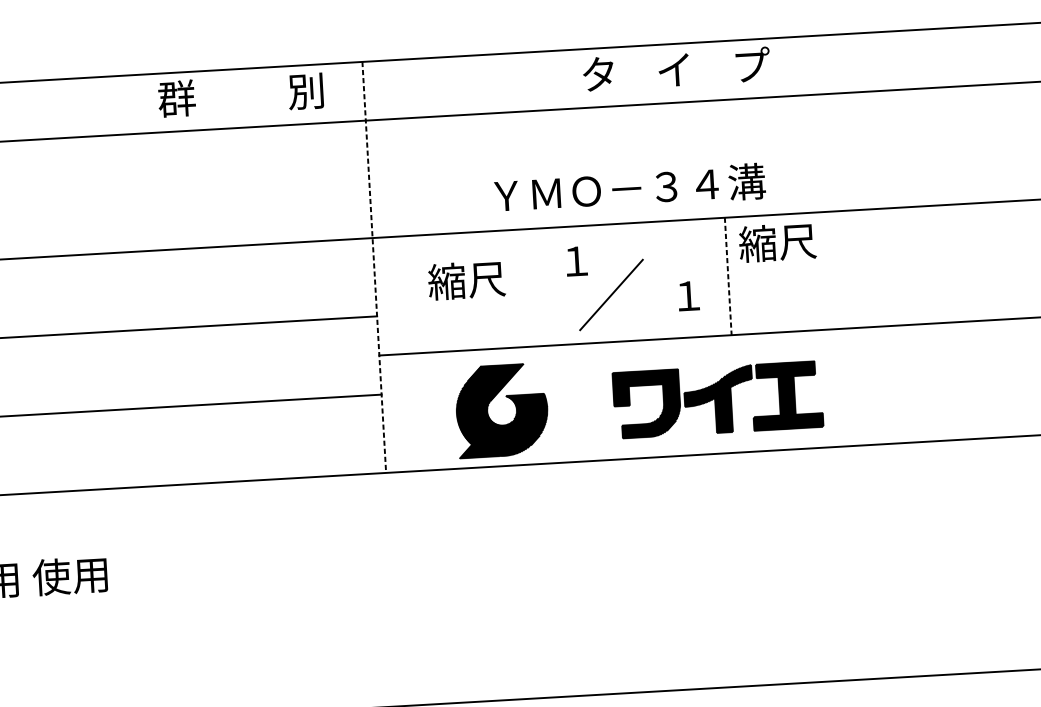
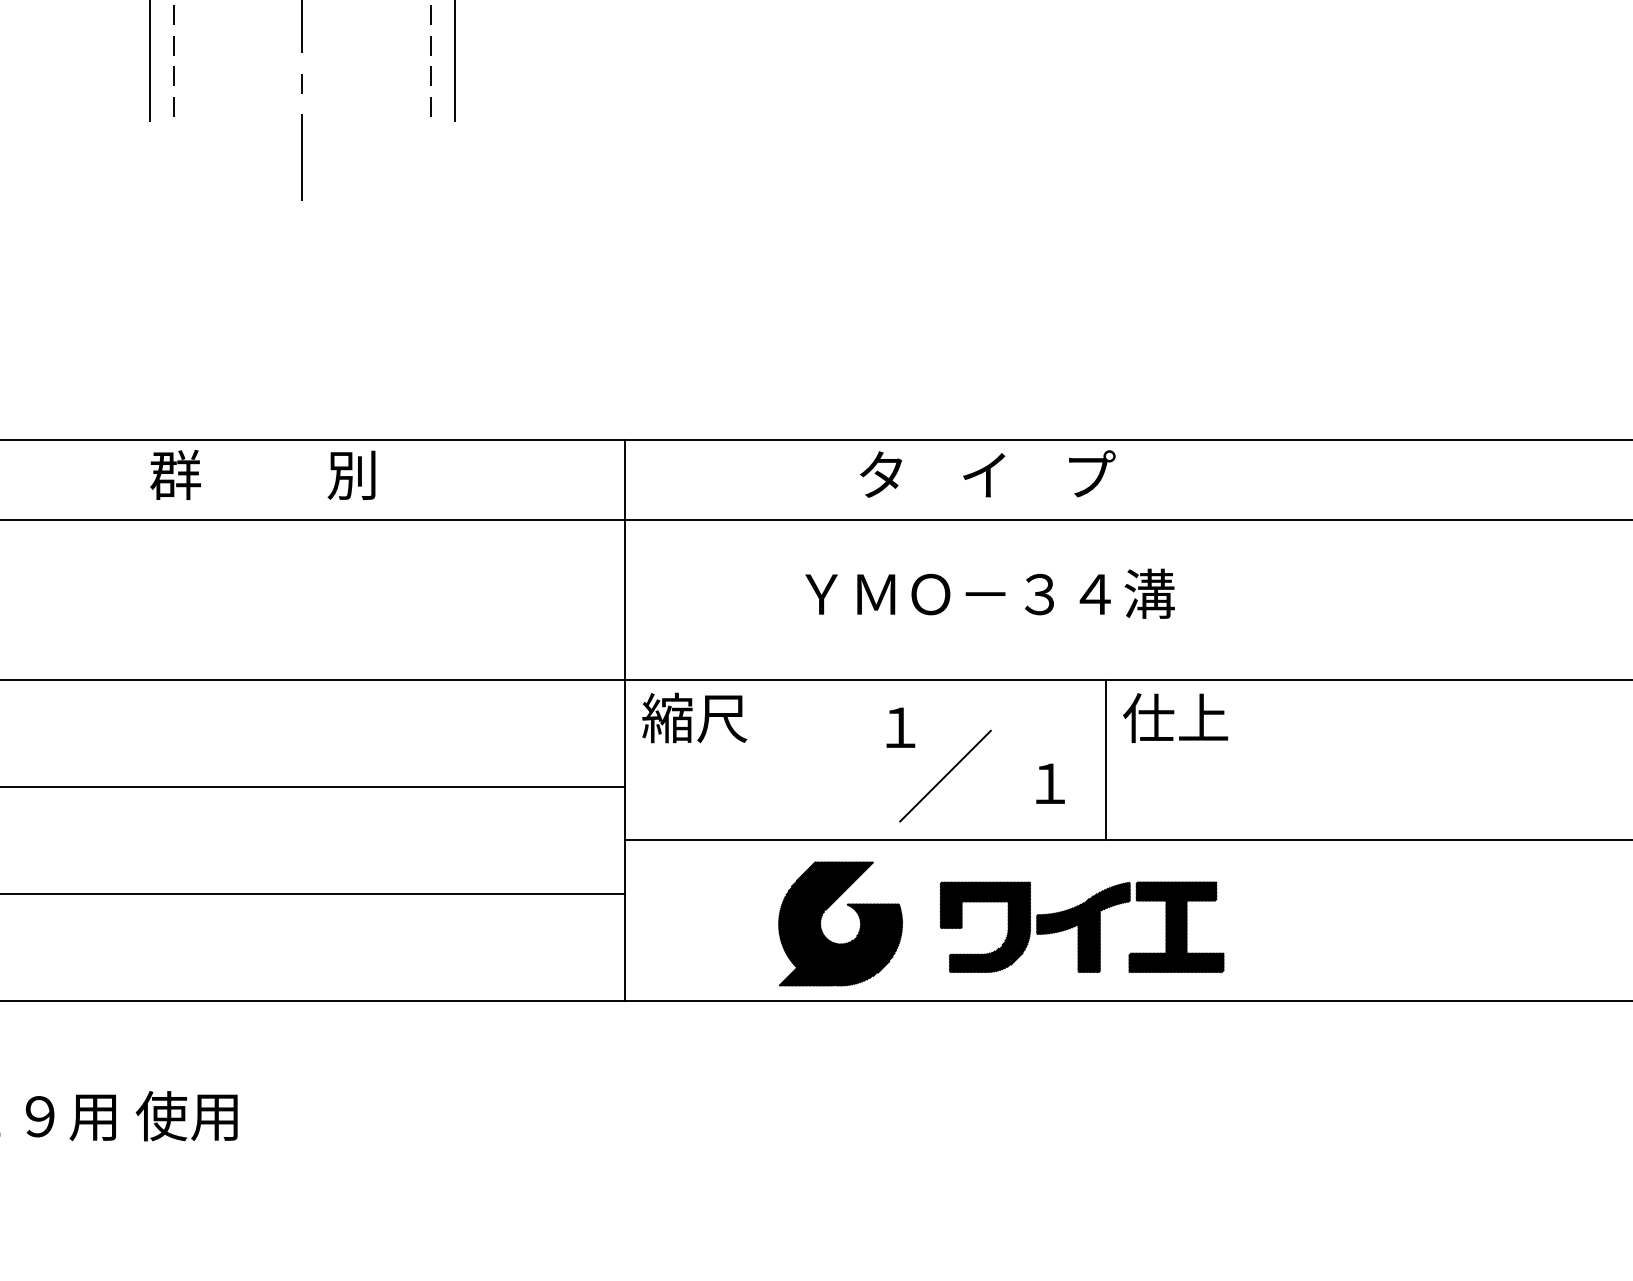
text: (676, 68) -> (987, 473), moved
text: (240, 94) -> (262, 474), moved
text: (629, 188) -> (989, 593), moved
text: (777, 242) -> (1175, 717), 縮尺 -> 仕上
line: (373, 267) -> (624, 720), dashed -> solid
line: (728, 276) -> (1105, 760), dashed -> solid
text: (466, 280) -> (694, 717), moved
part: (507, 397) -> (848, 906), moved

